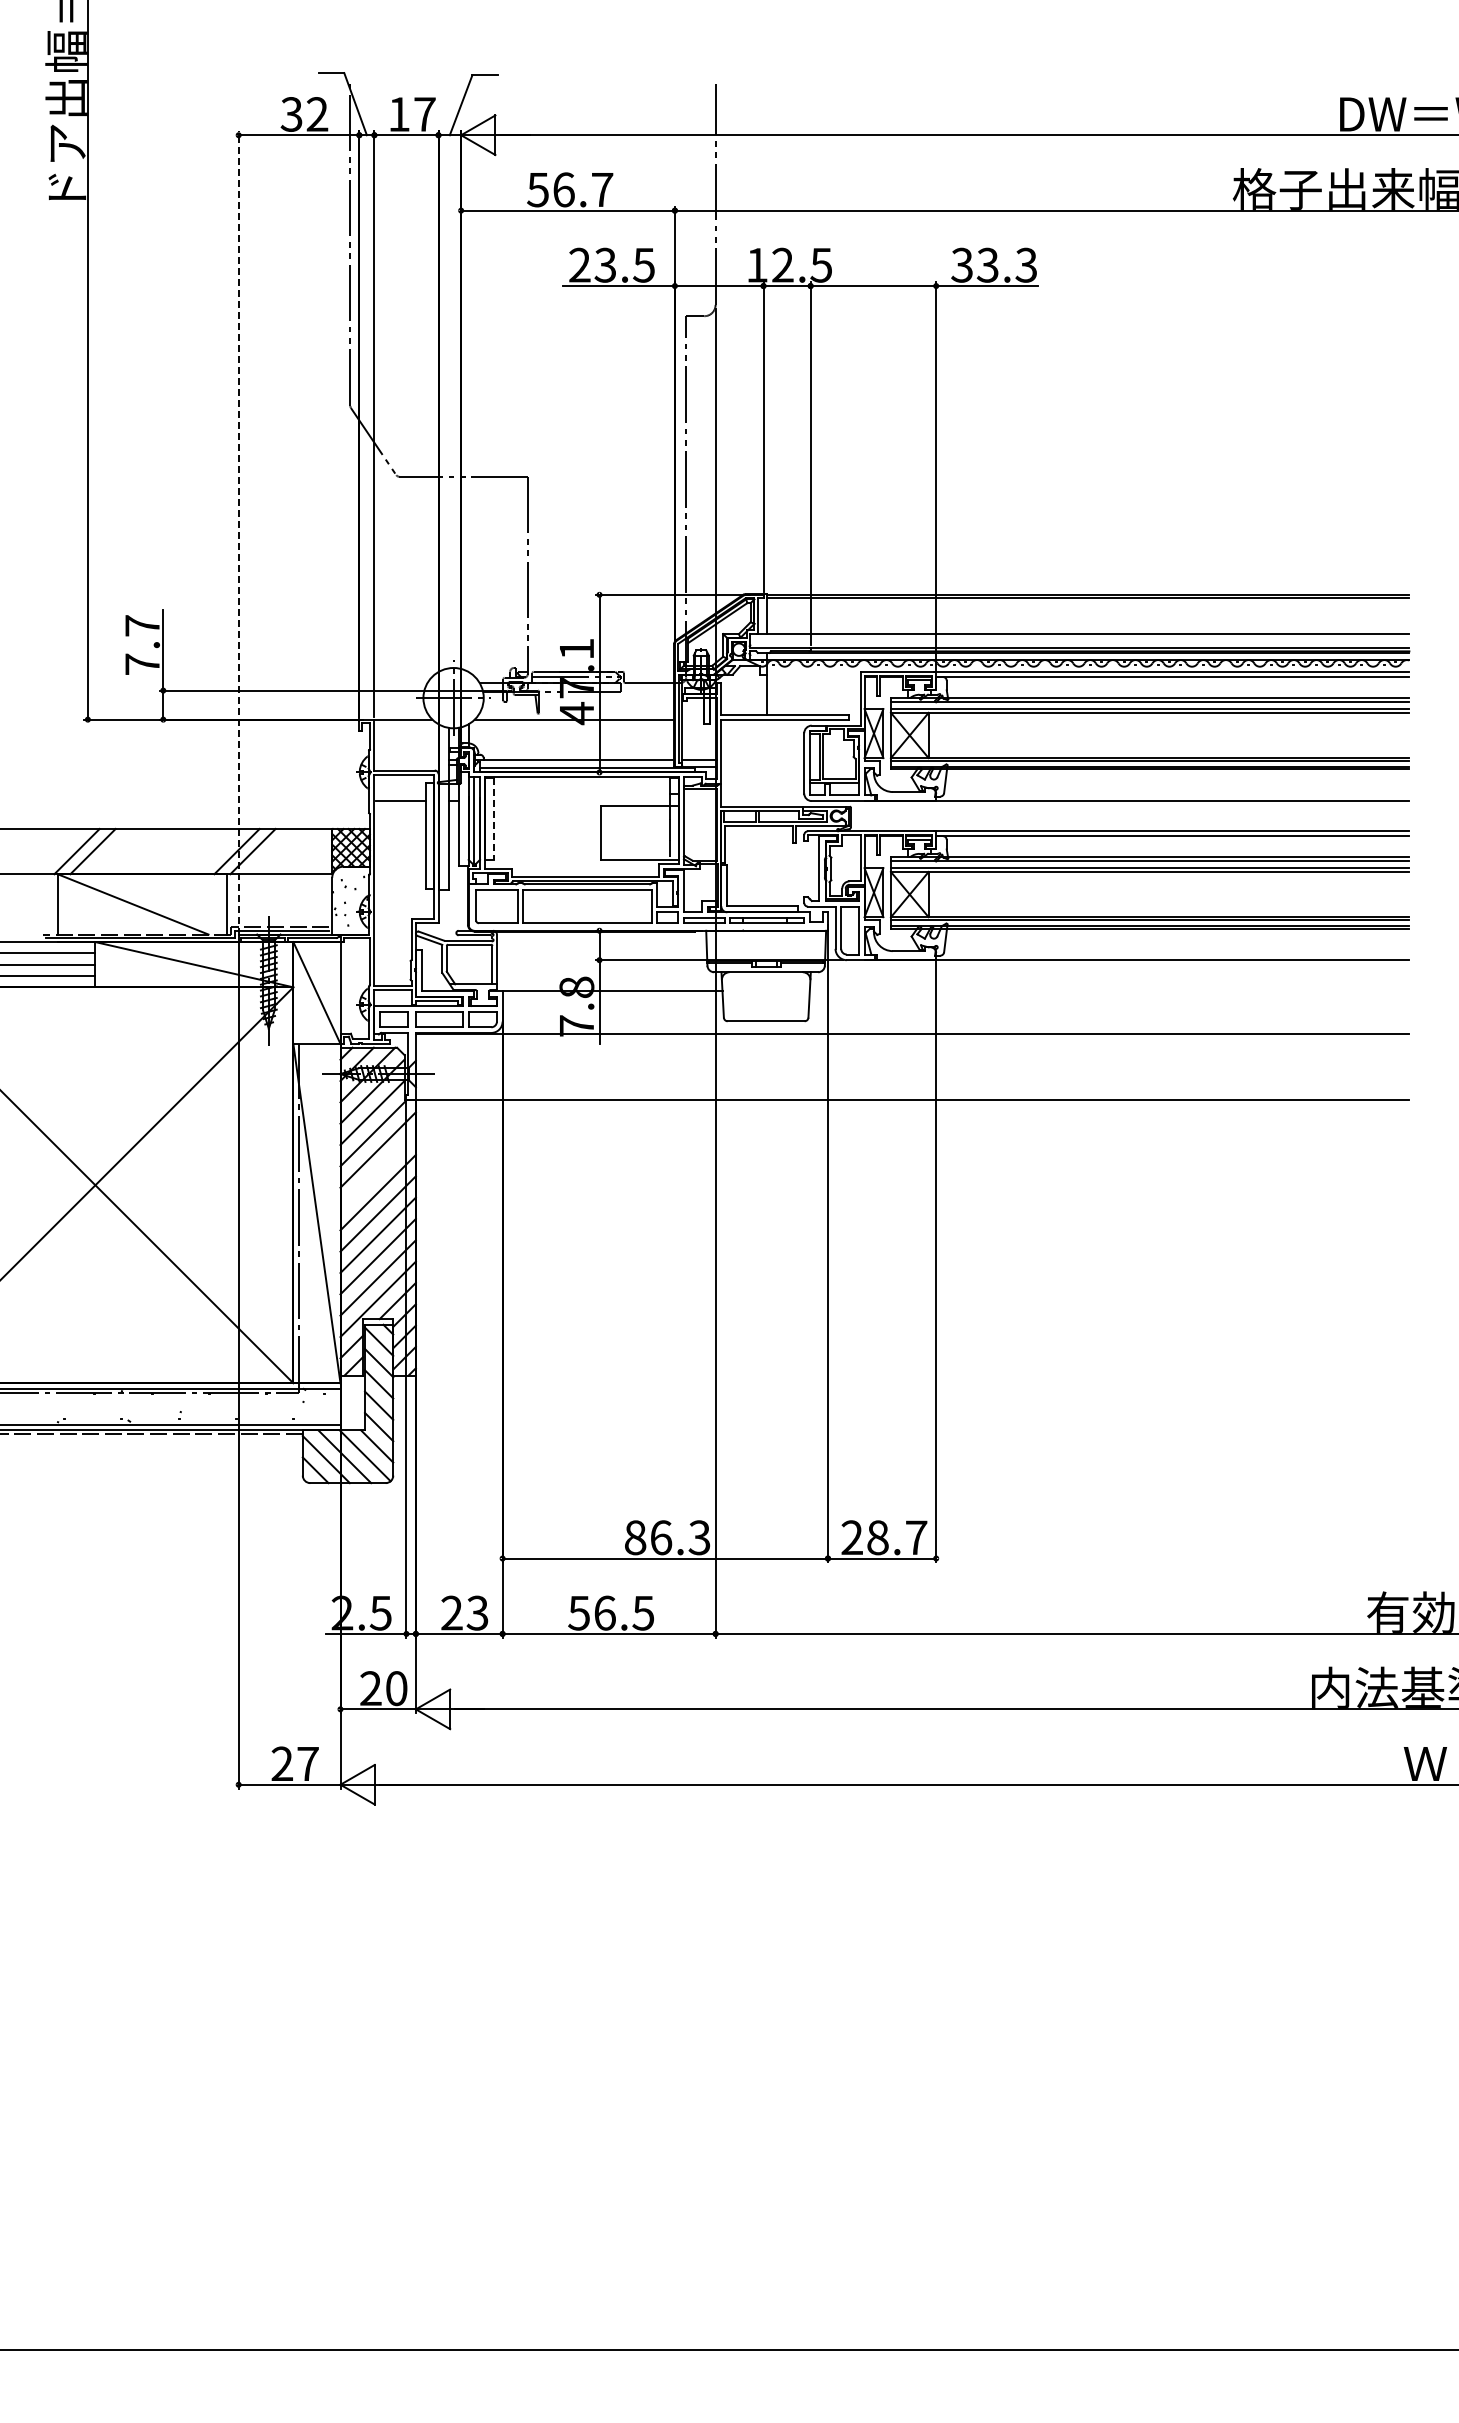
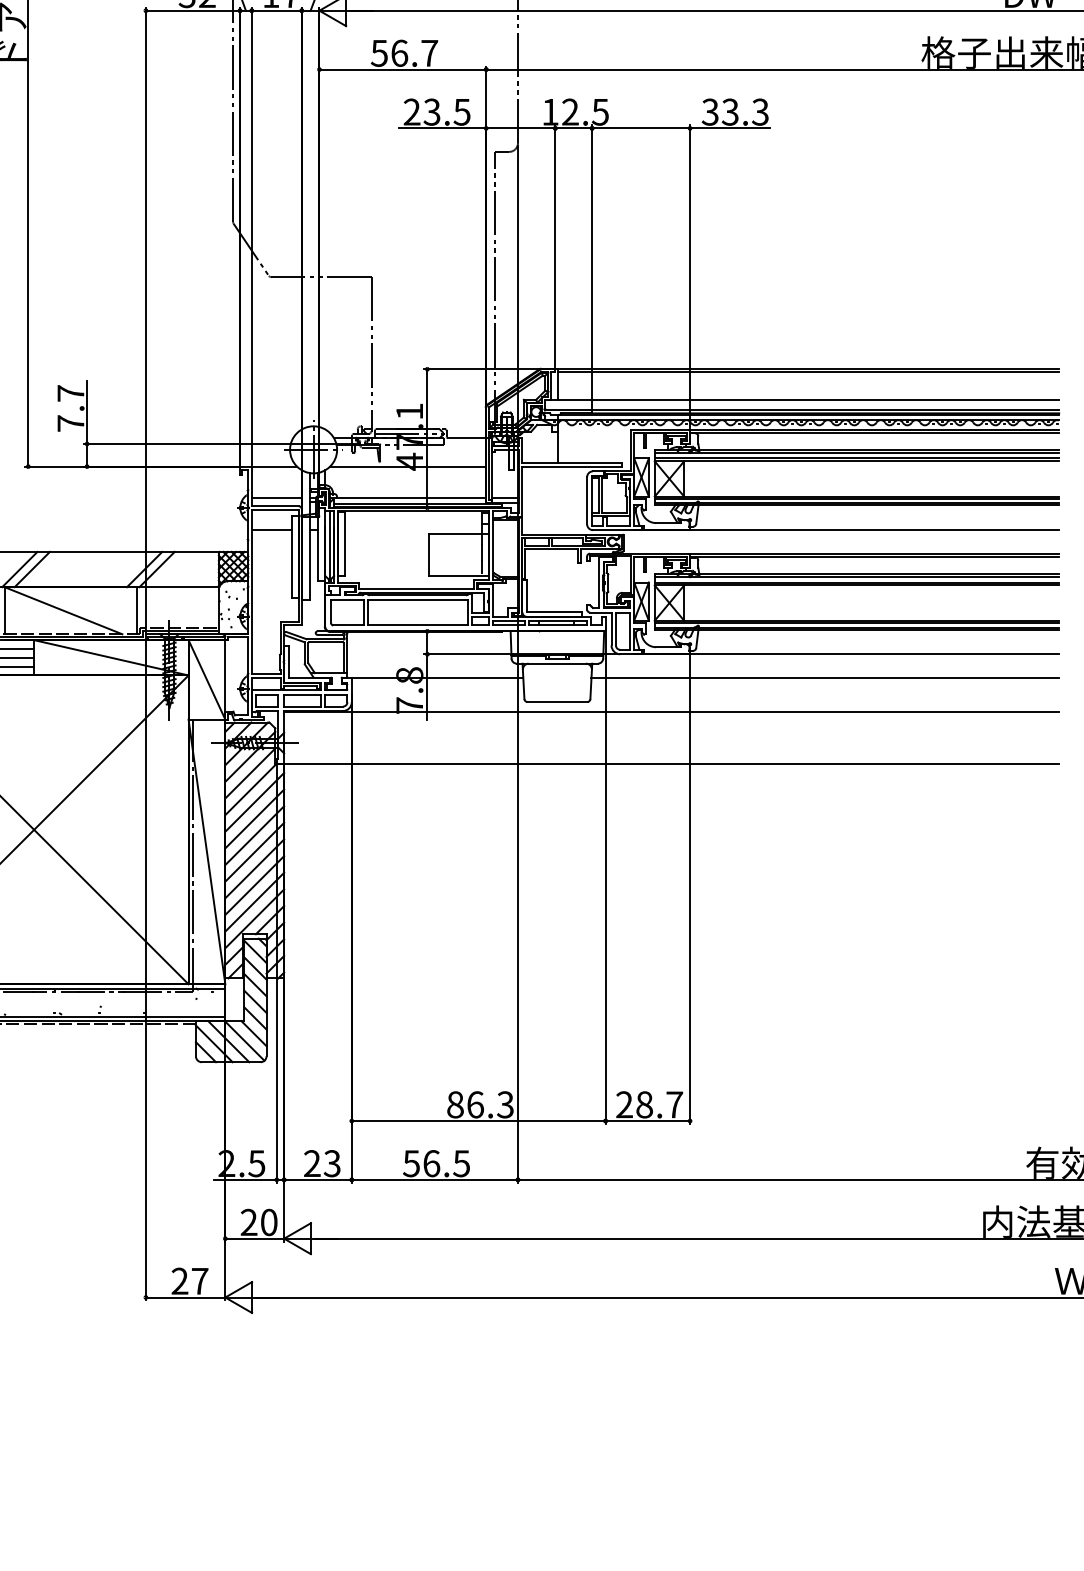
line: (238, 533) -> (145, 321), dashed -> solid
line: (406, 760) -> (276, 498), added
line: (493, 818) -> (344, 543), dashed -> solid
line: (1109, 991) -> (825, 678), added
line: (377, 1171) -> (254, 819), added

